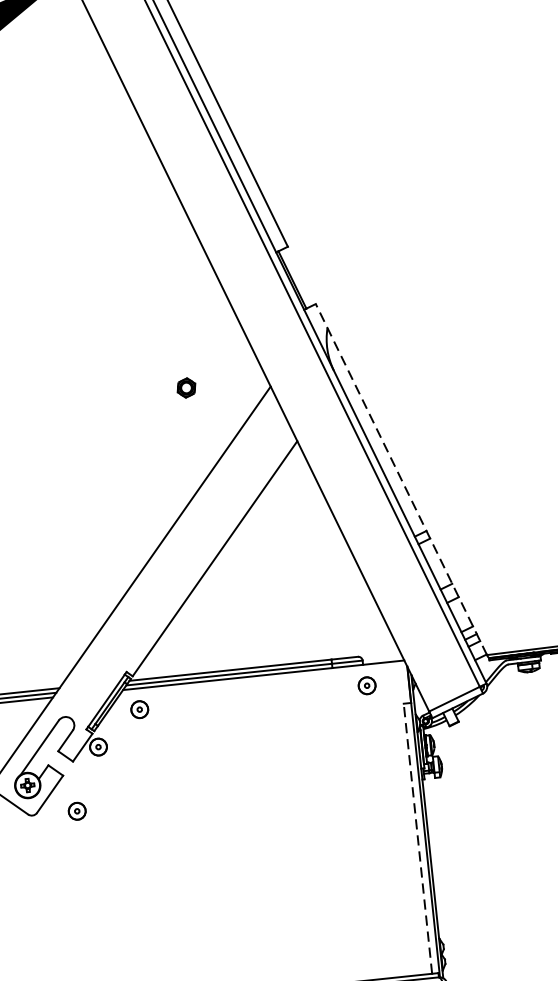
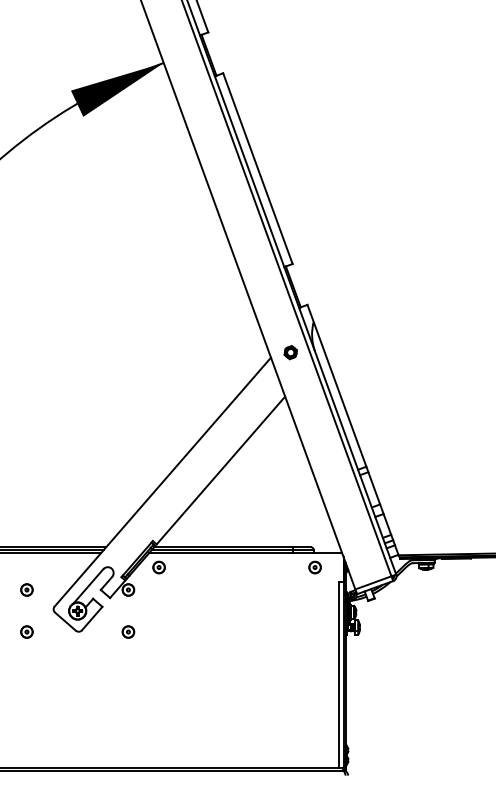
part: (186, 387) -> (290, 352), moved
line: (400, 478) -> (352, 429), dashed -> solid
part: (77, 810) -> (128, 631), moved
line: (417, 838) -> (338, 674), dashed -> solid

